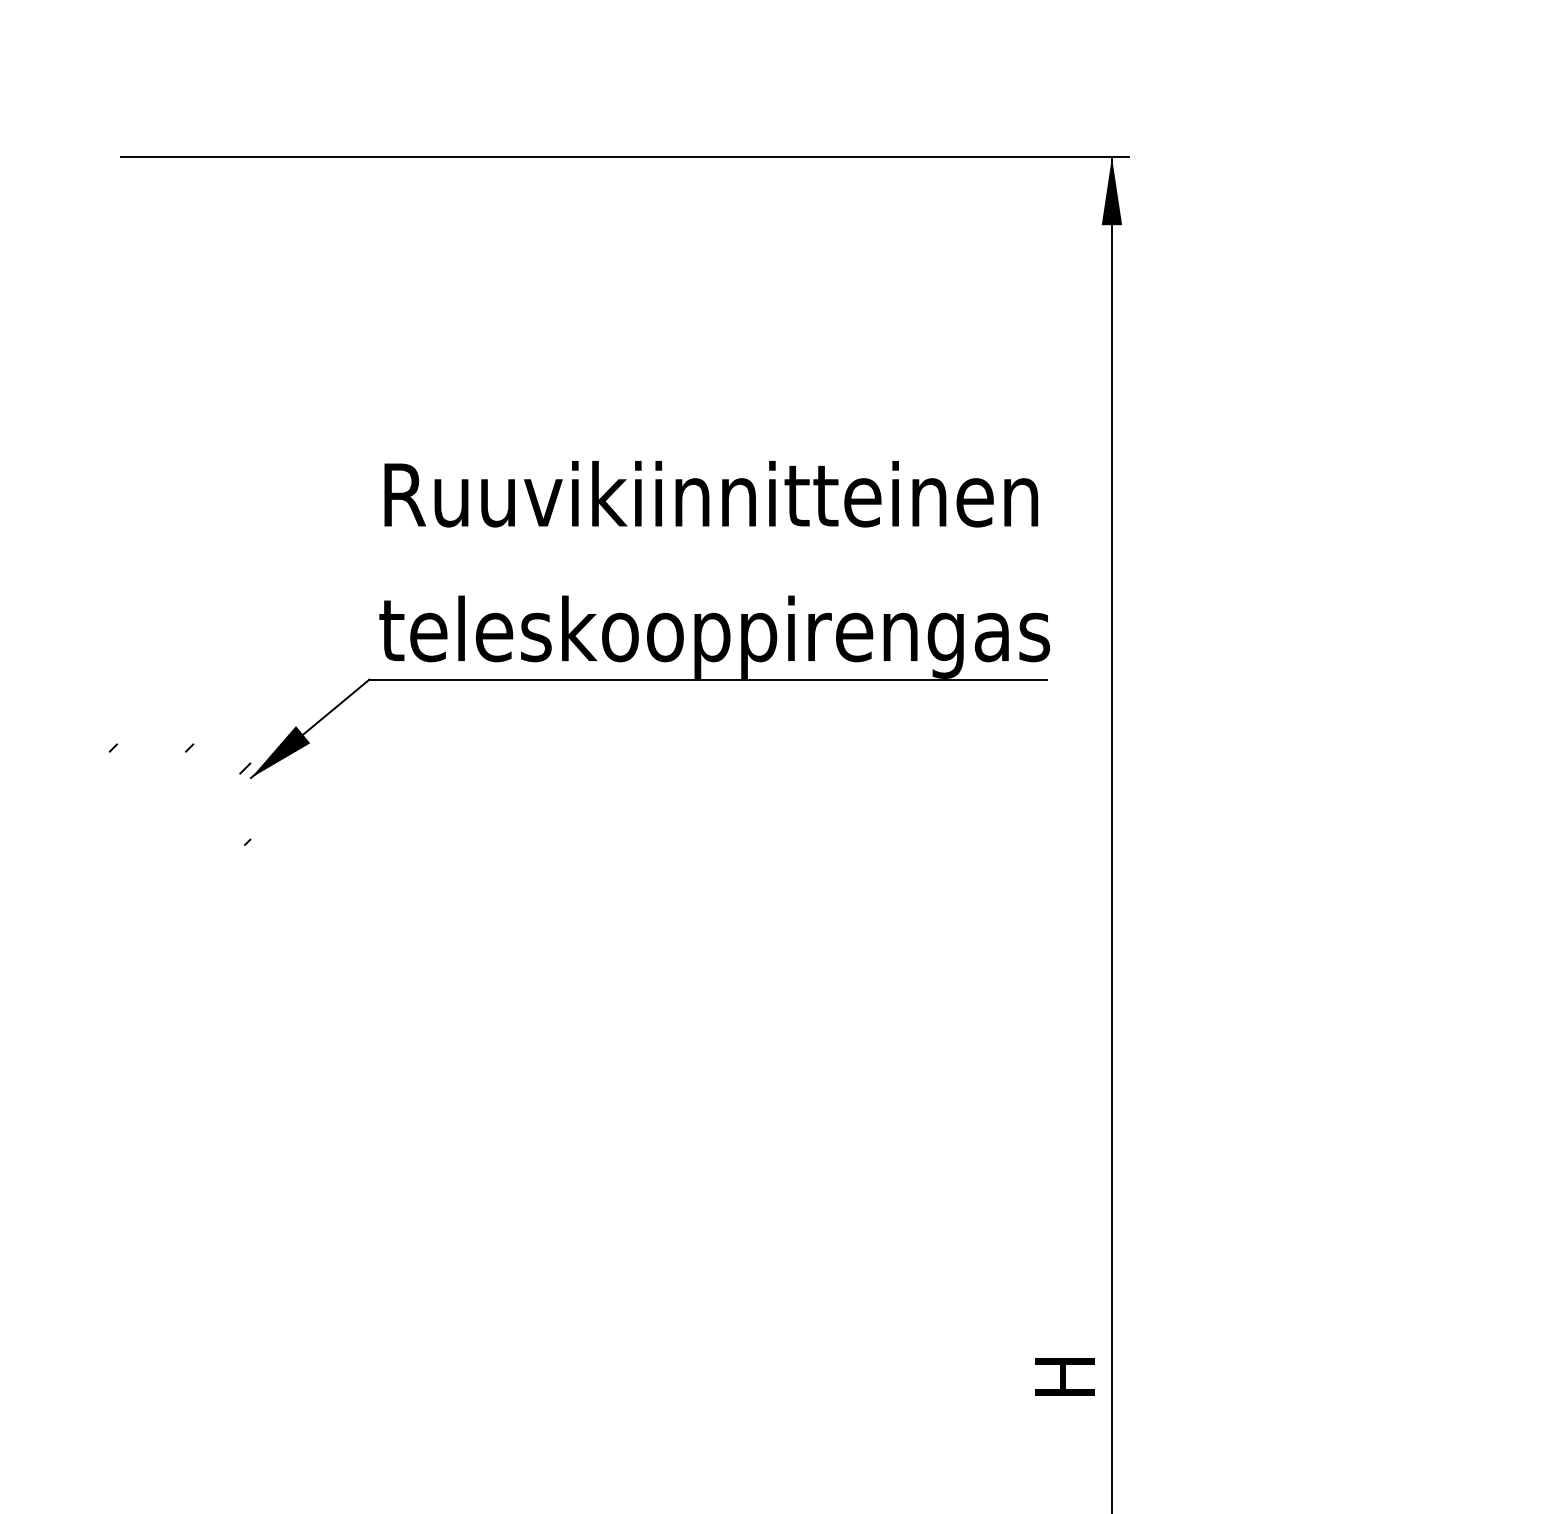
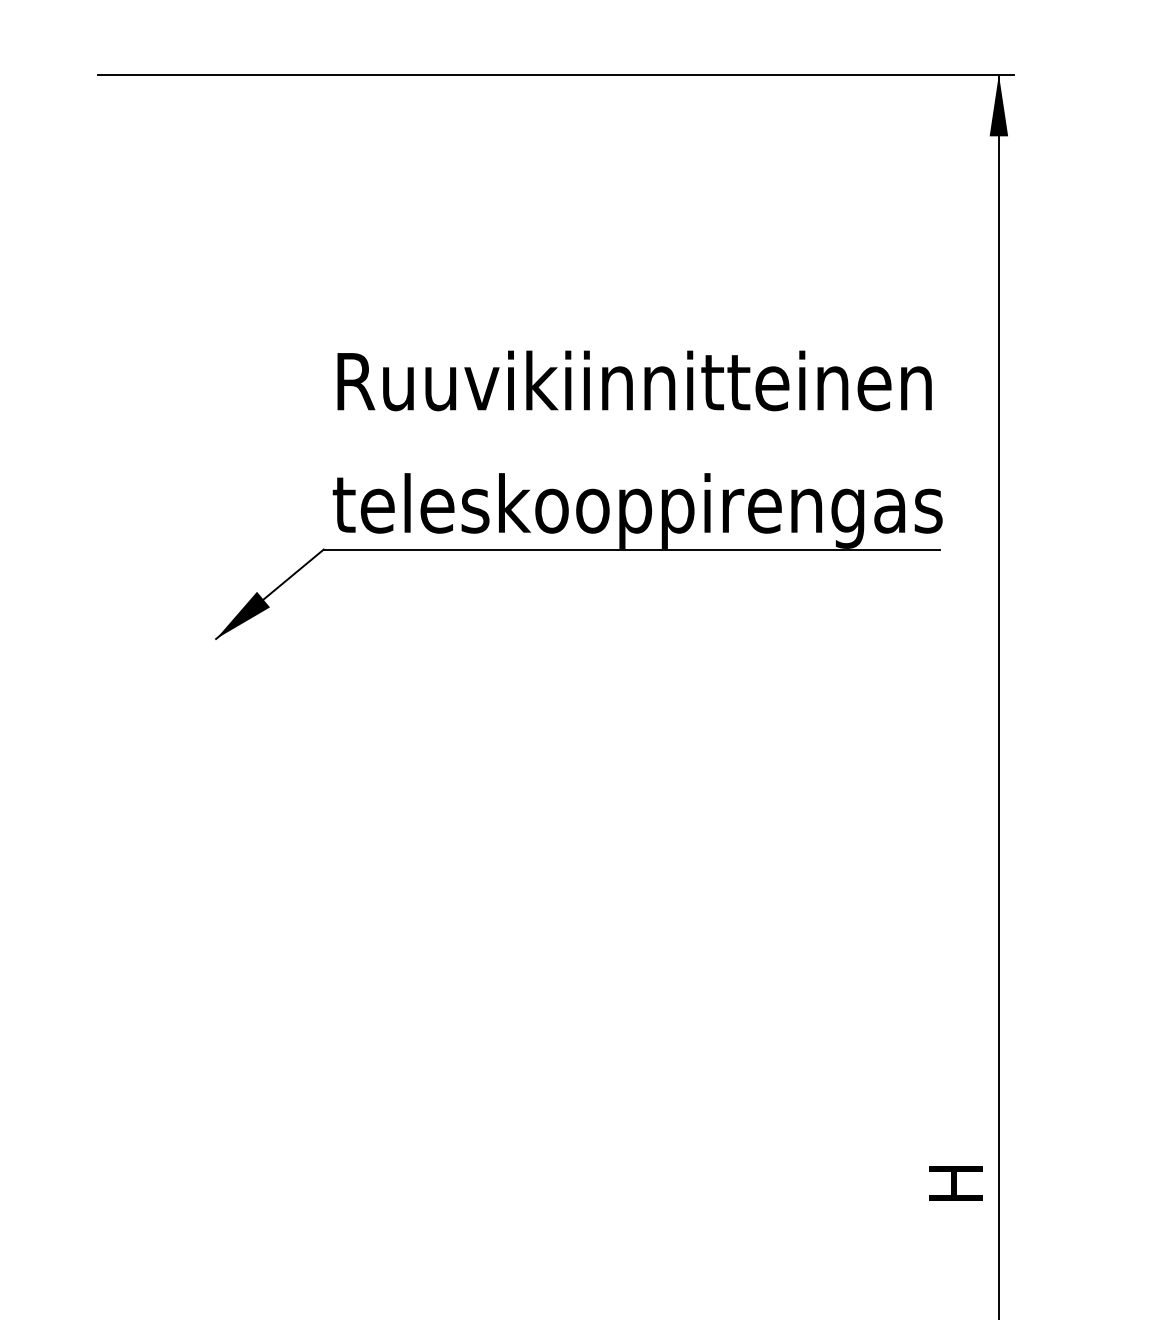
hatch: (179, 794) -> (151, 653), removed

